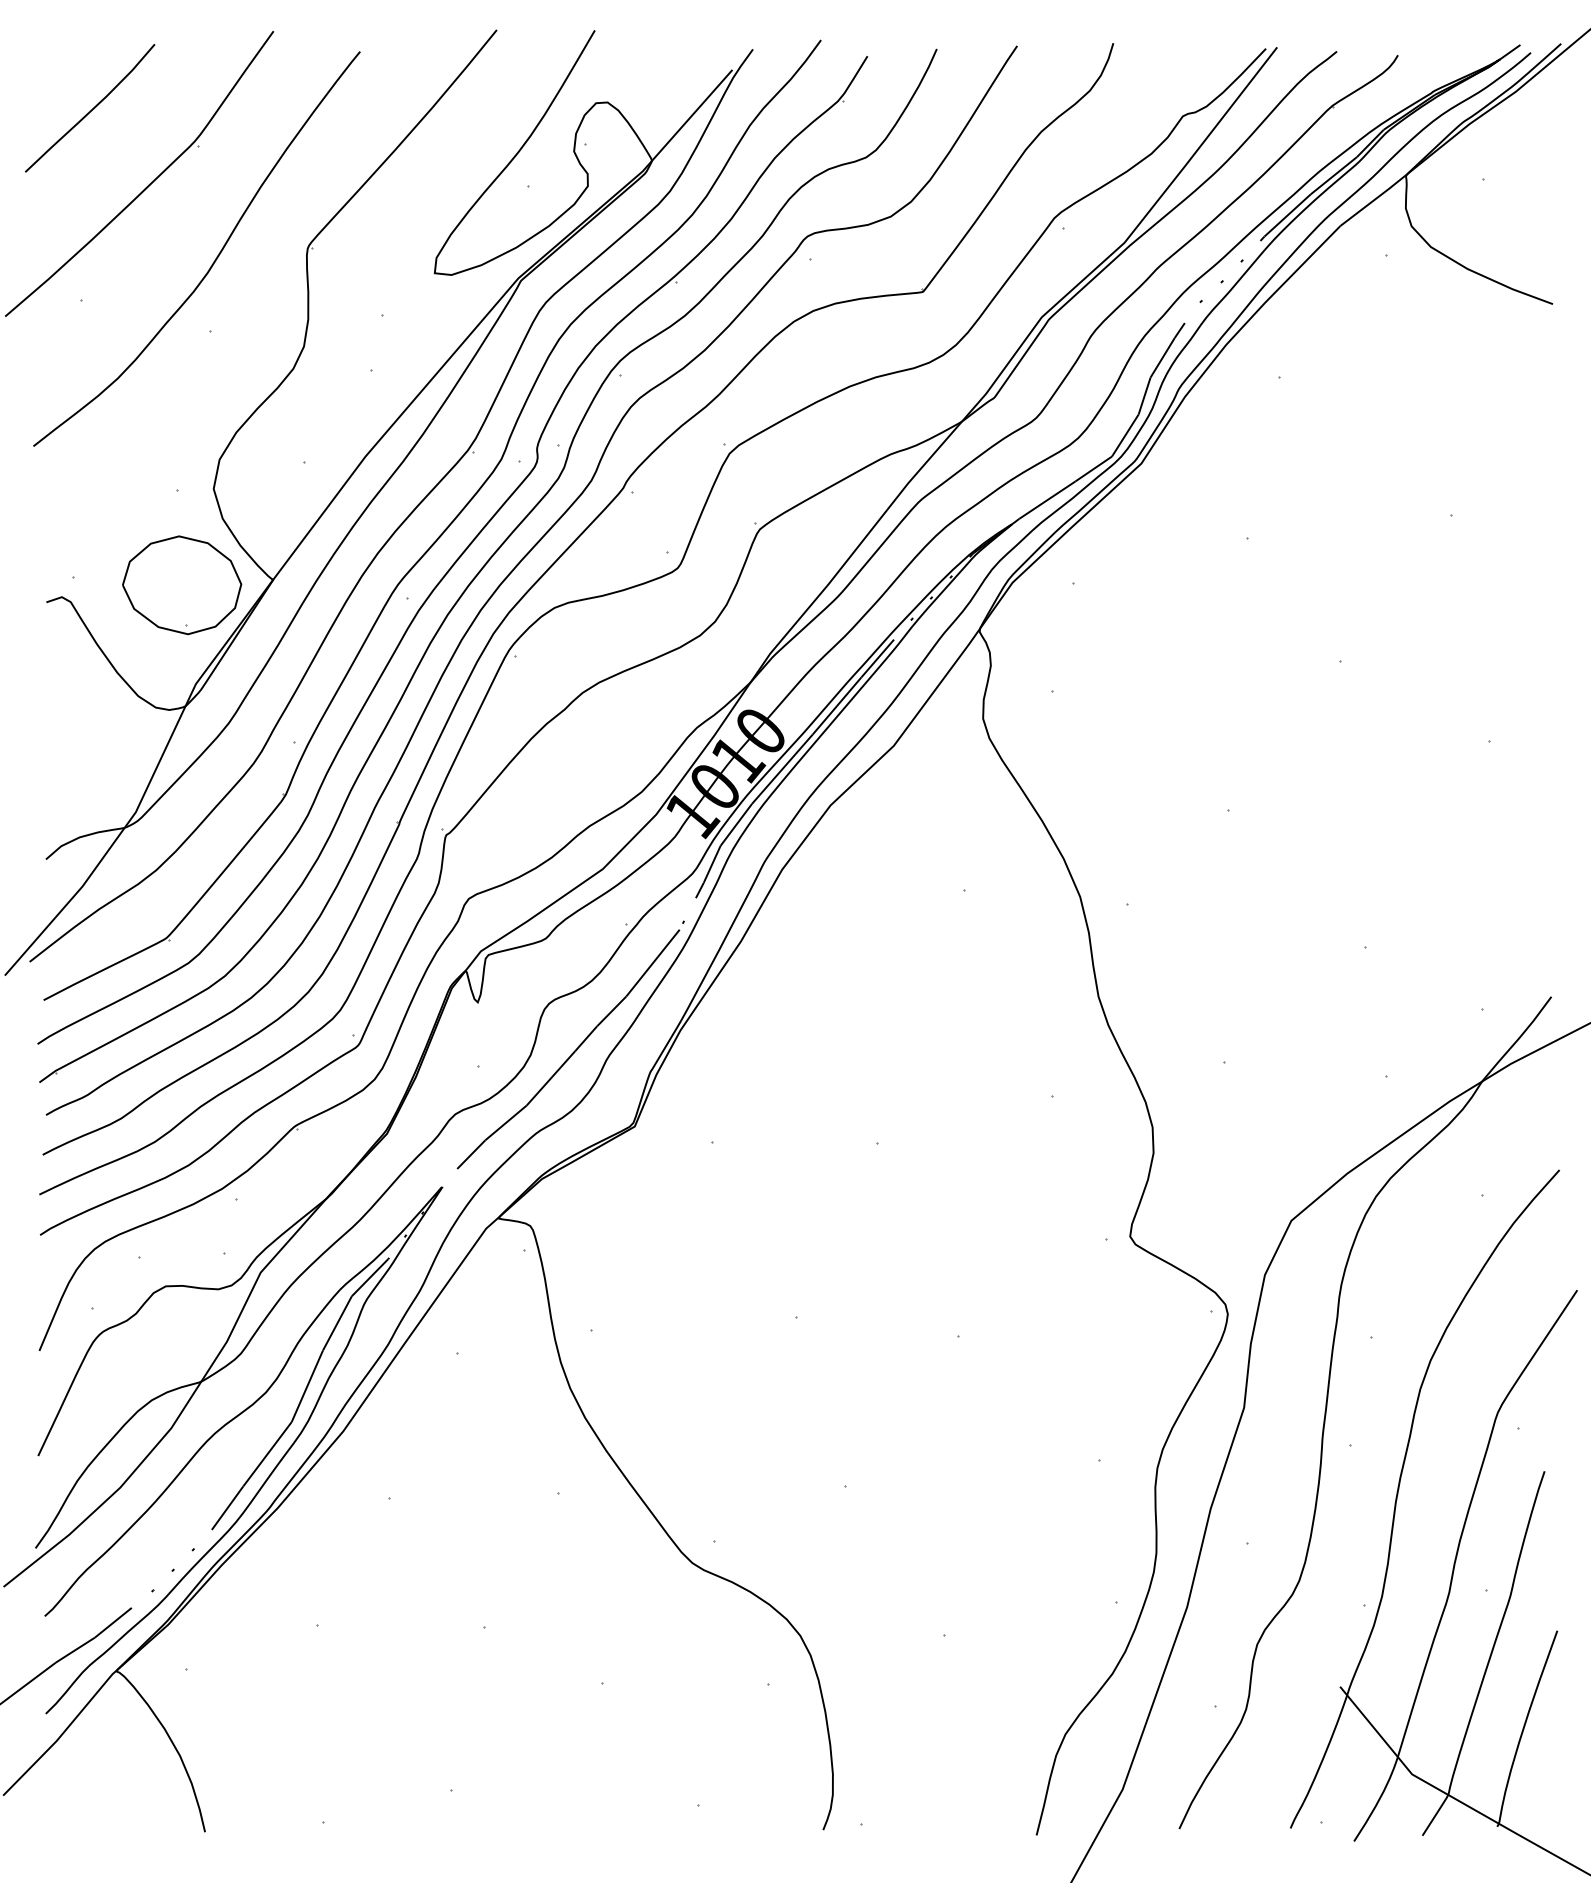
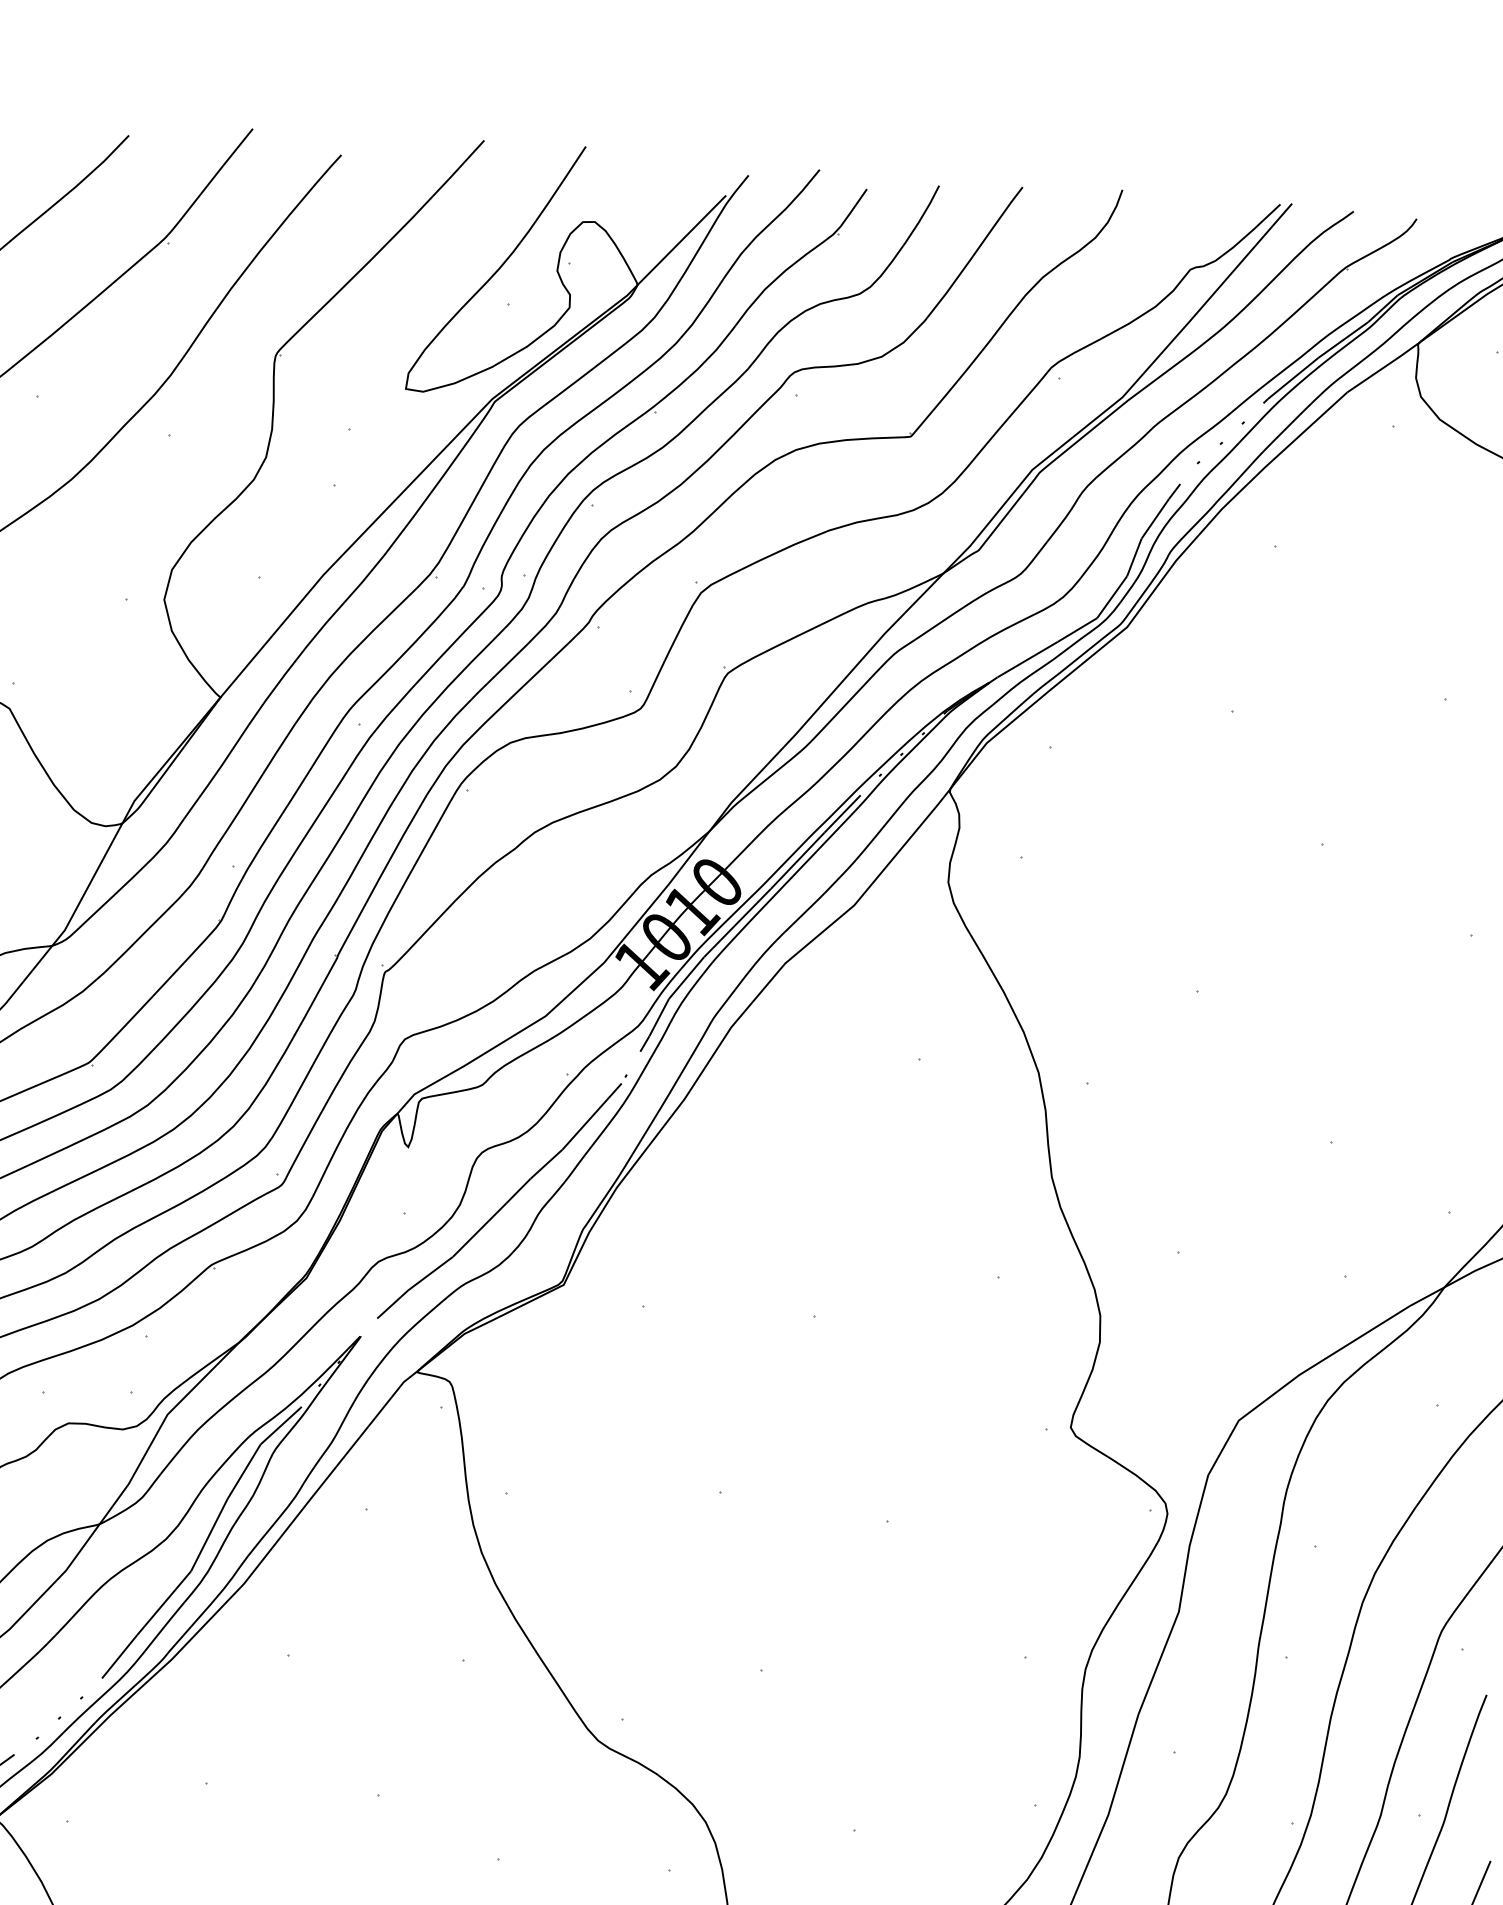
part: (182, 585) -> (126, 697), removed

